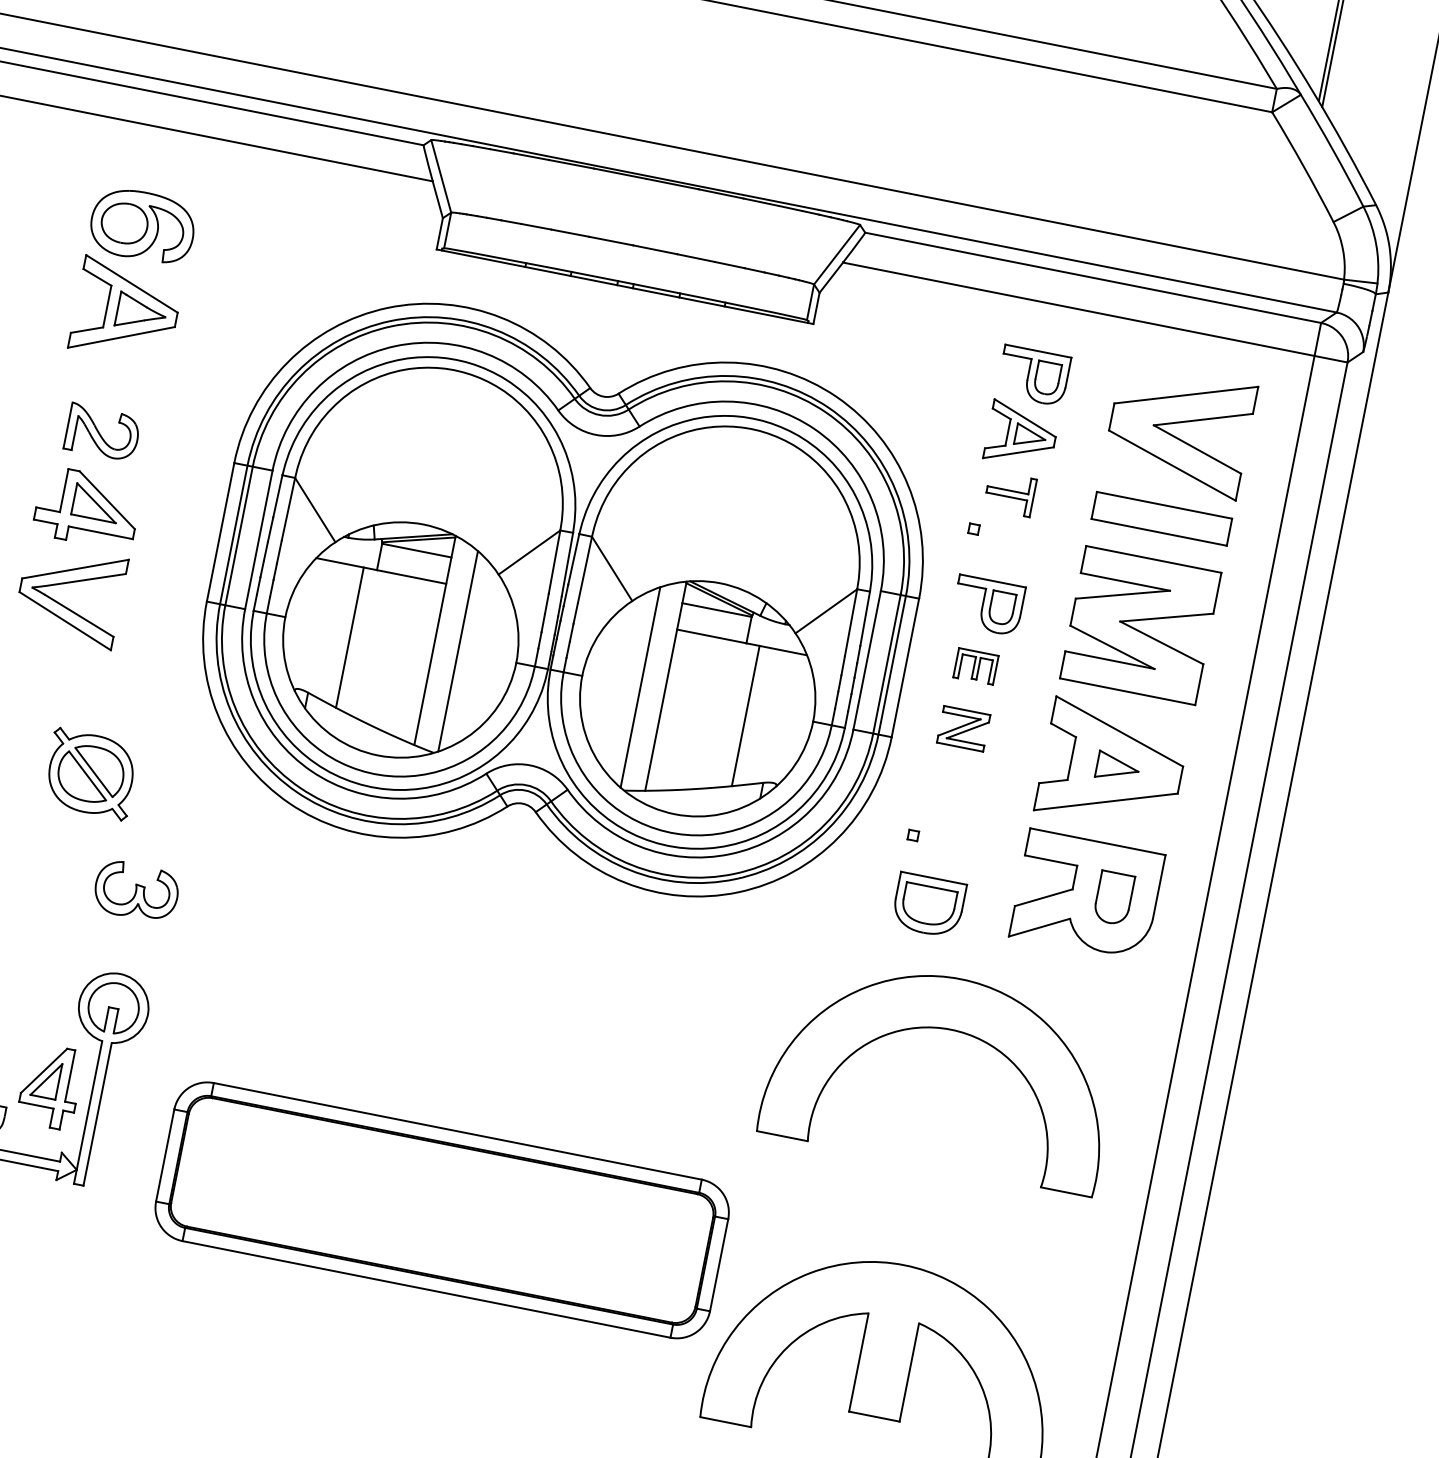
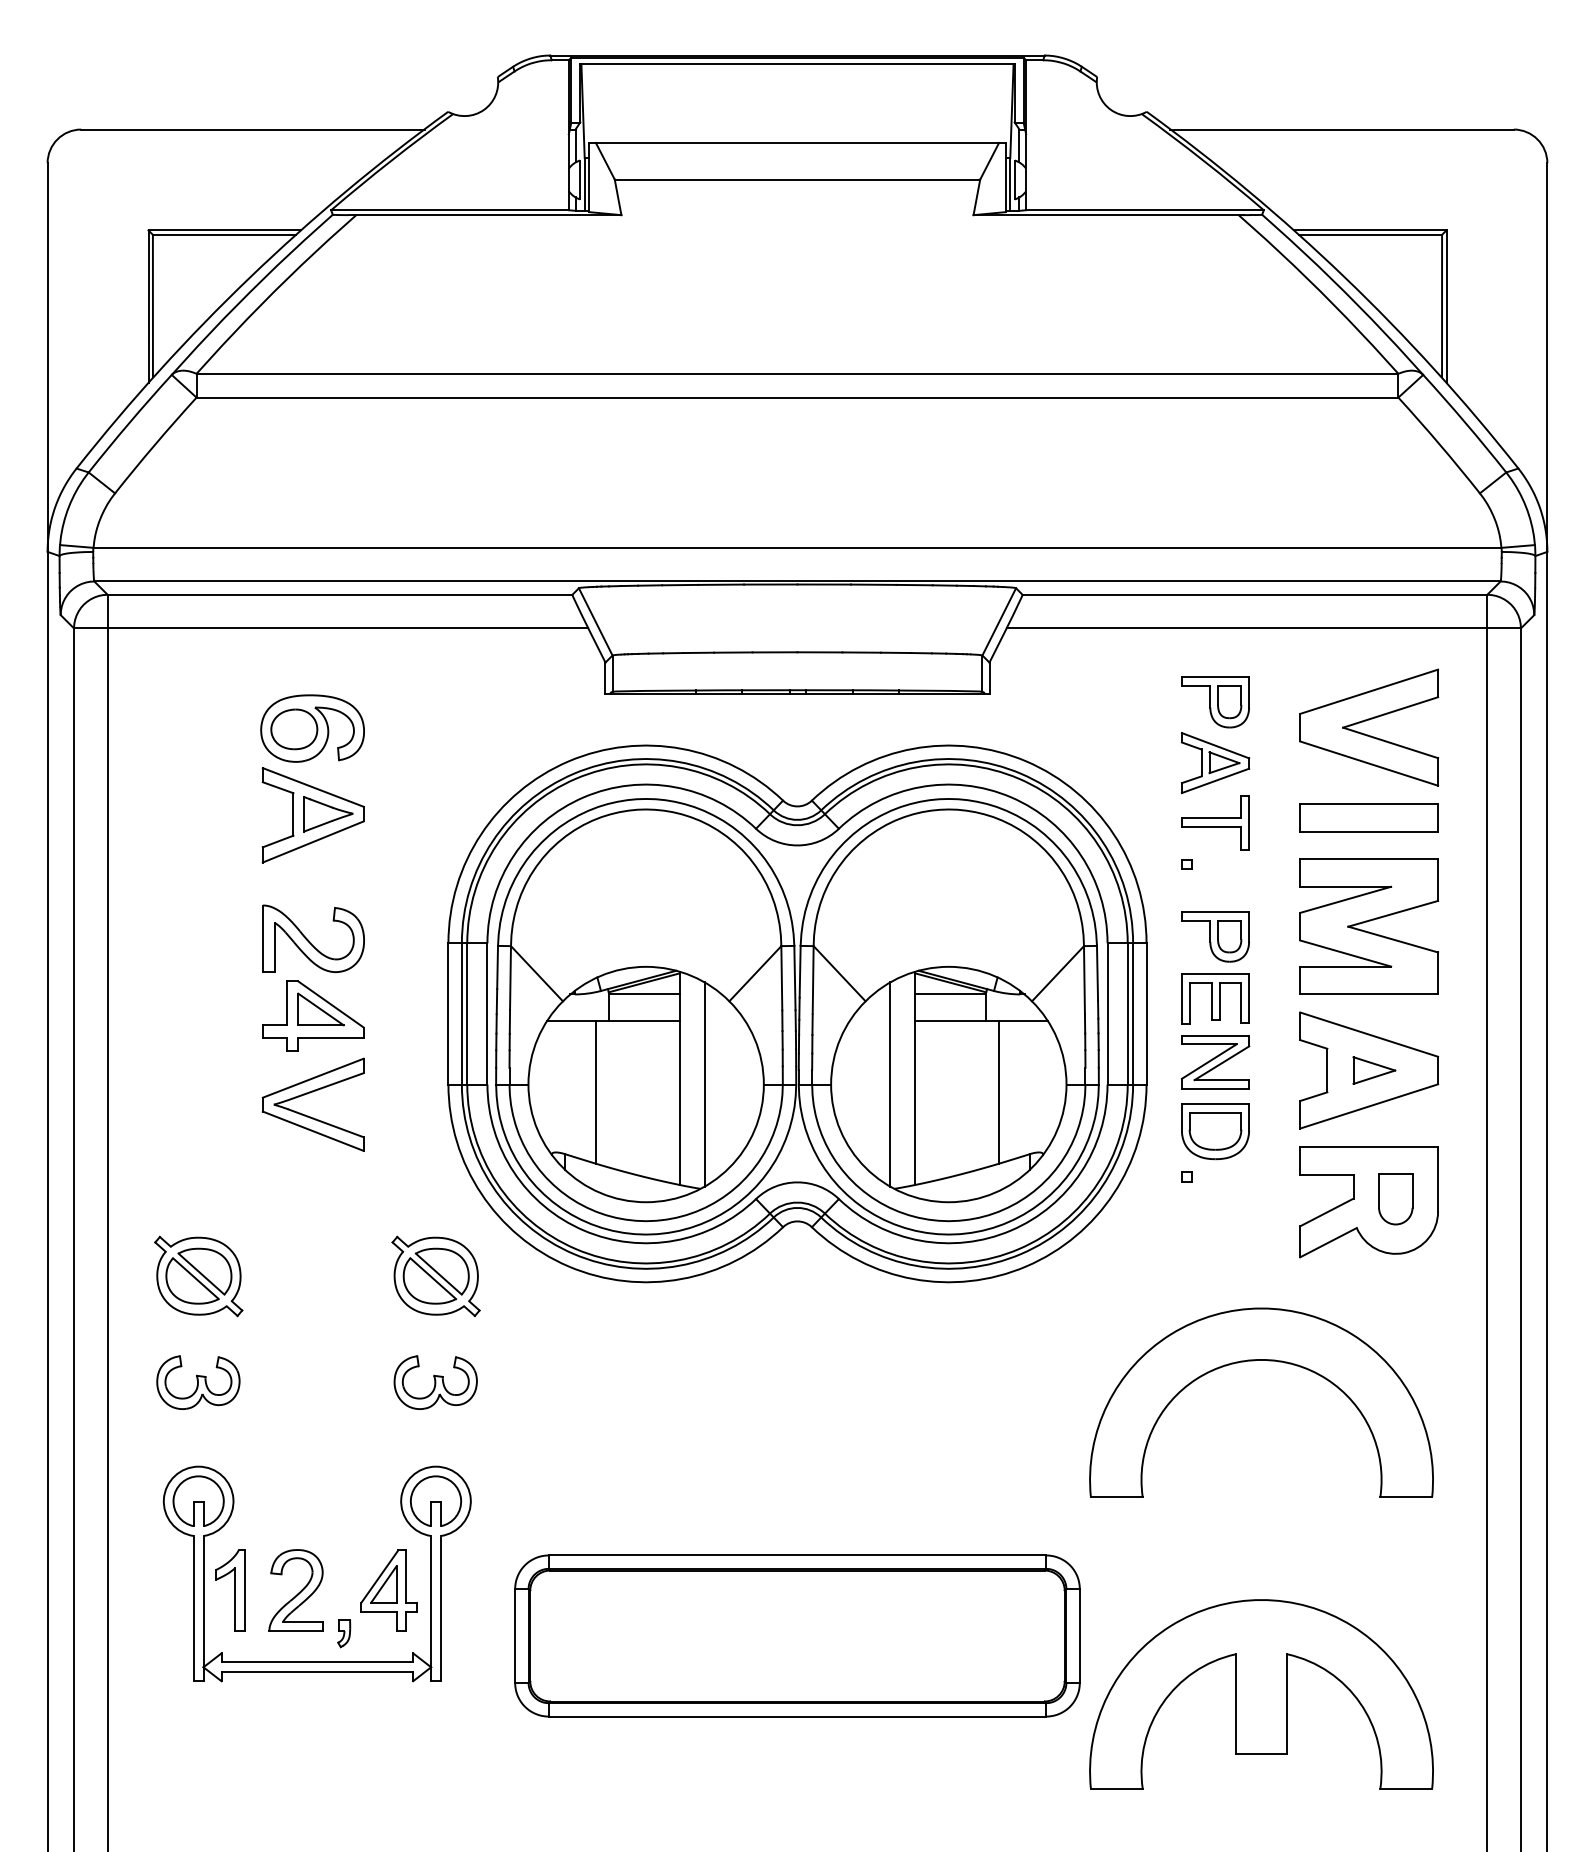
part: (102, 432) -> (313, 938), size x1.43
part: (1010, 493) -> (1215, 822), size x1.43
part: (976, 666) -> (1215, 998), size x1.67
part: (963, 728) -> (1215, 1062), size x1.43
part: (90, 773) -> (435, 1275), moved
part: (928, 905) -> (1215, 1131), moved

